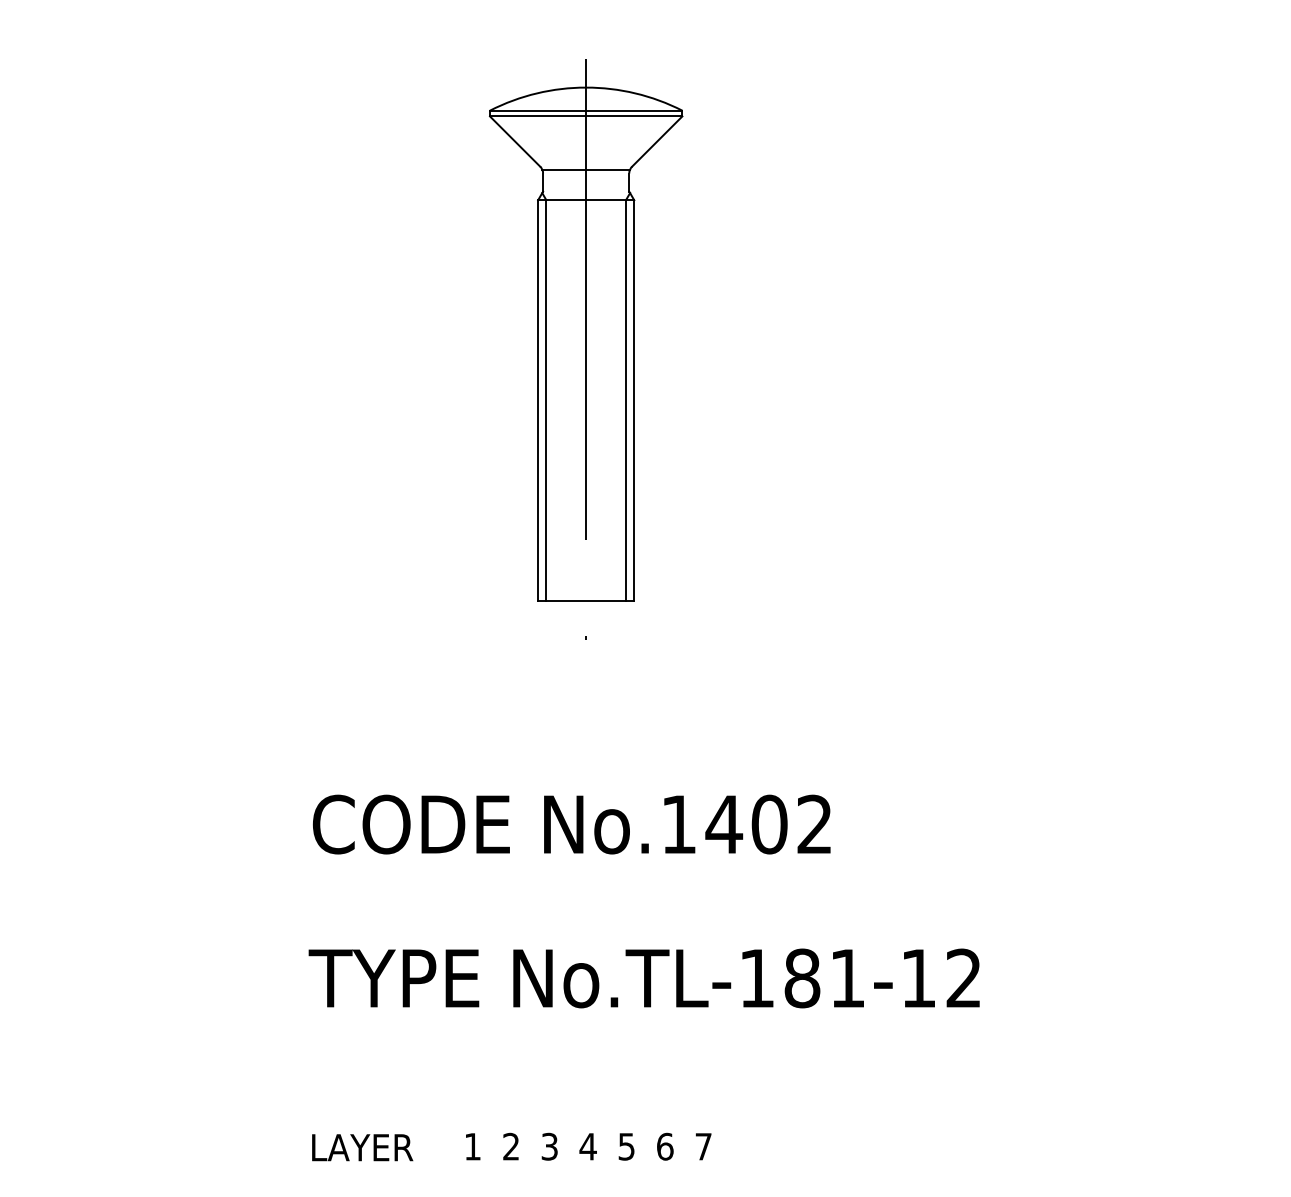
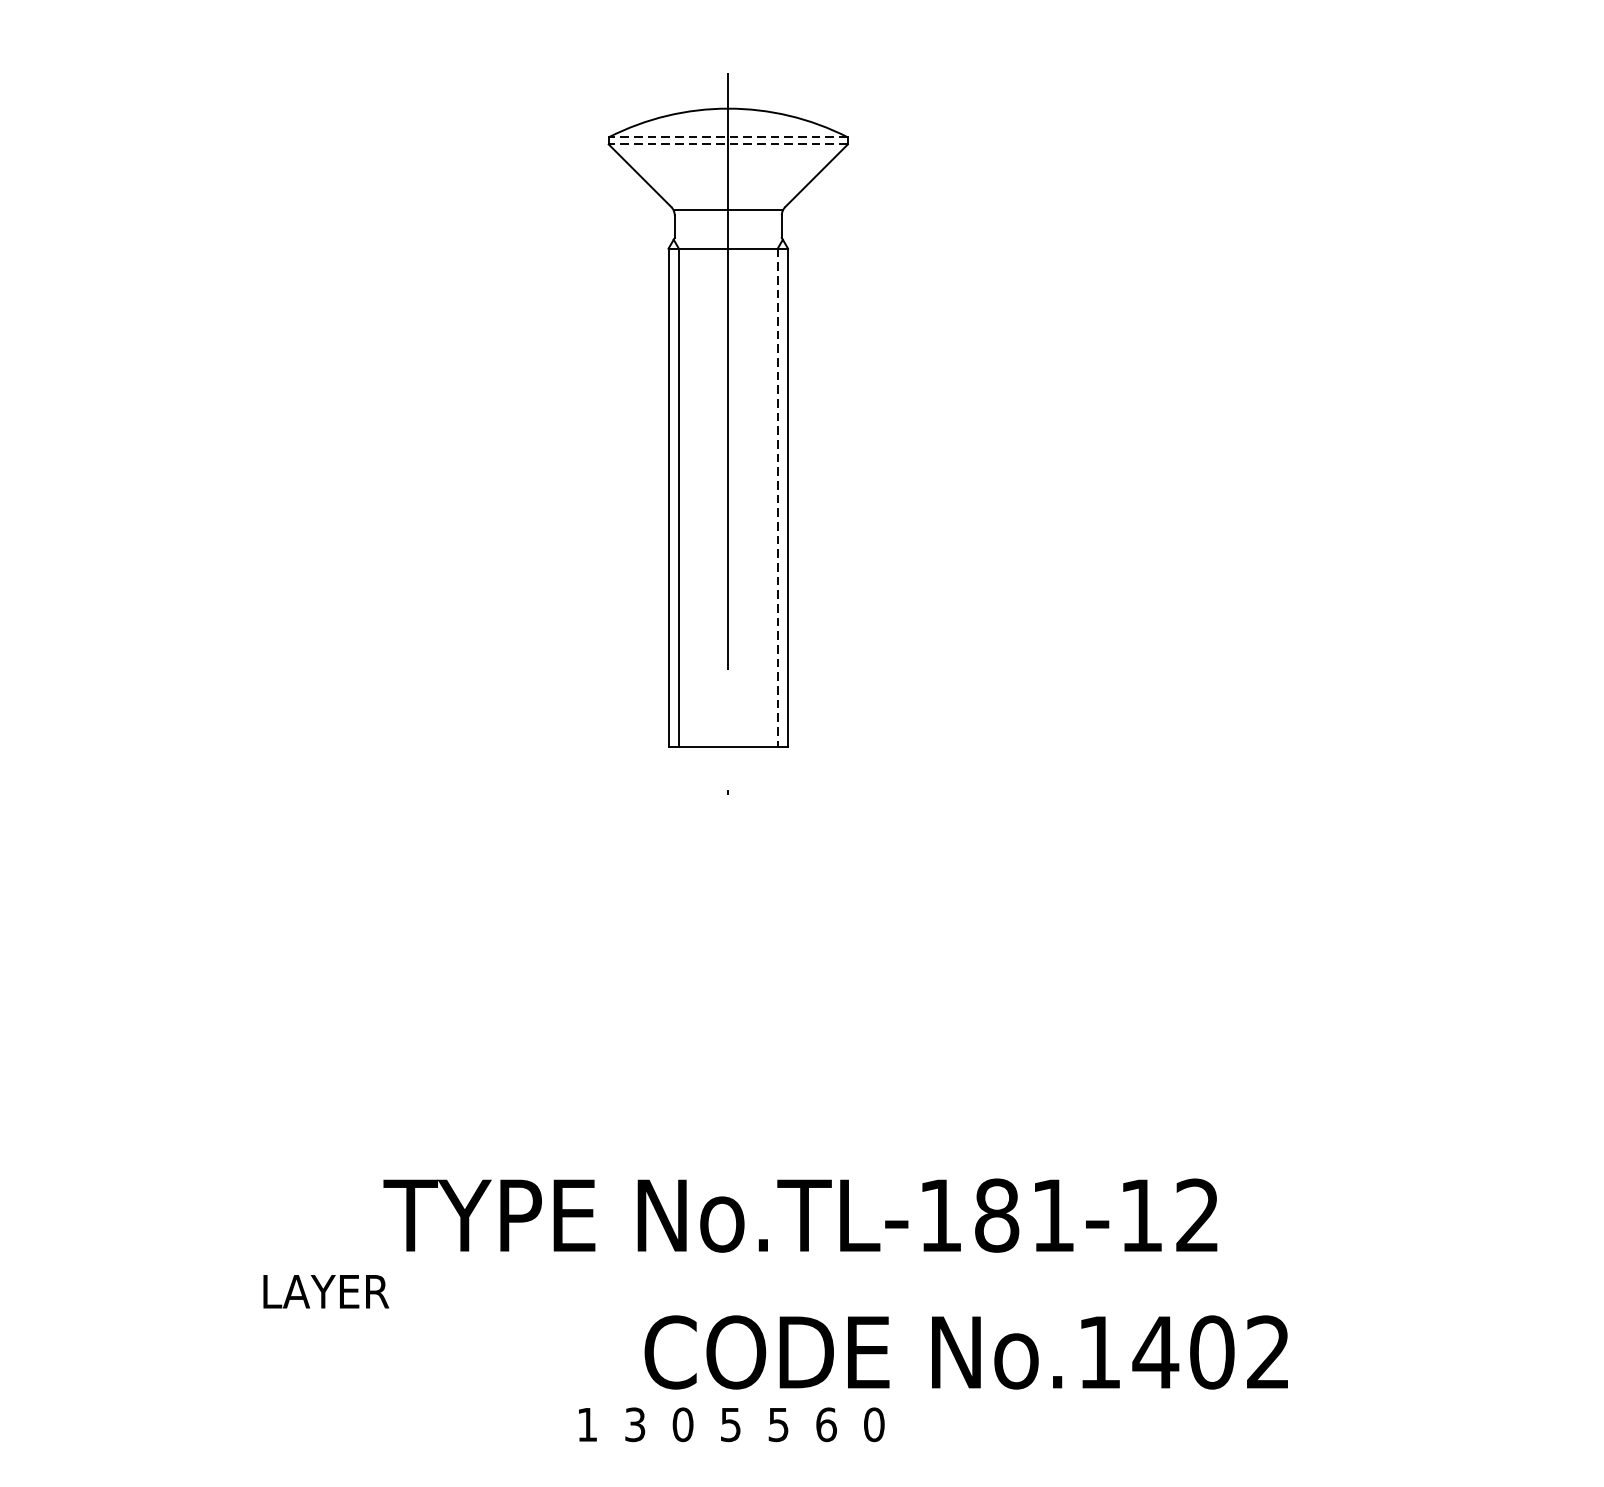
line: (585, 110) -> (727, 137), solid -> dashed
line: (585, 116) -> (727, 144), solid -> dashed
line: (625, 401) -> (777, 498), solid -> dashed
text: (571, 824) -> (966, 1352), moved
text: (511, 1146) -> (635, 1424), 2 -> 3
text: (549, 1146) -> (682, 1424), 3 -> 0
text: (587, 1146) -> (729, 1424), 4 -> 5
text: (703, 1146) -> (874, 1424), 7 -> 0
text: (362, 1147) -> (326, 1291), moved

